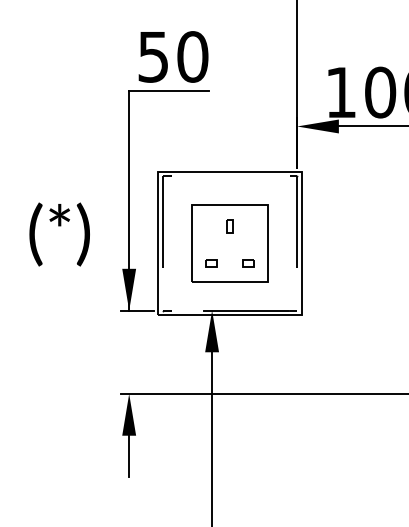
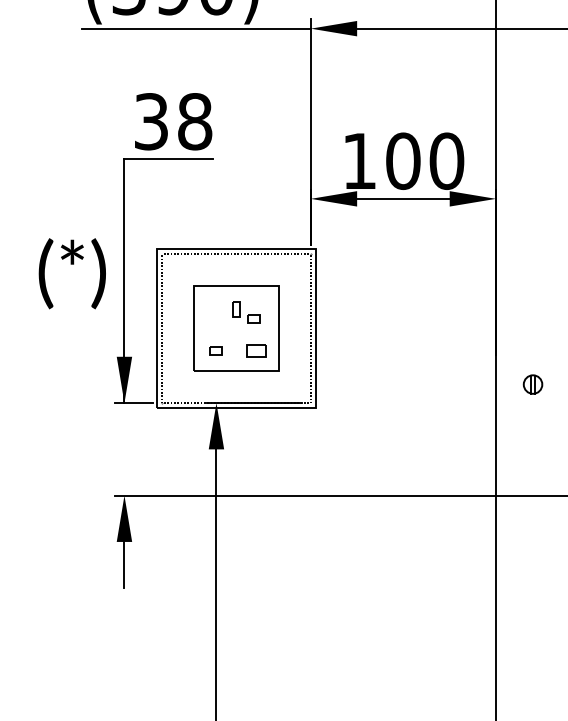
text: (173, 56) -> (173, 121), 50 -> 38
text: (58, 234) -> (71, 273), moved
part: (245, 234) -> (253, 318), added
part: (248, 263) -> (256, 350), size x1.6

